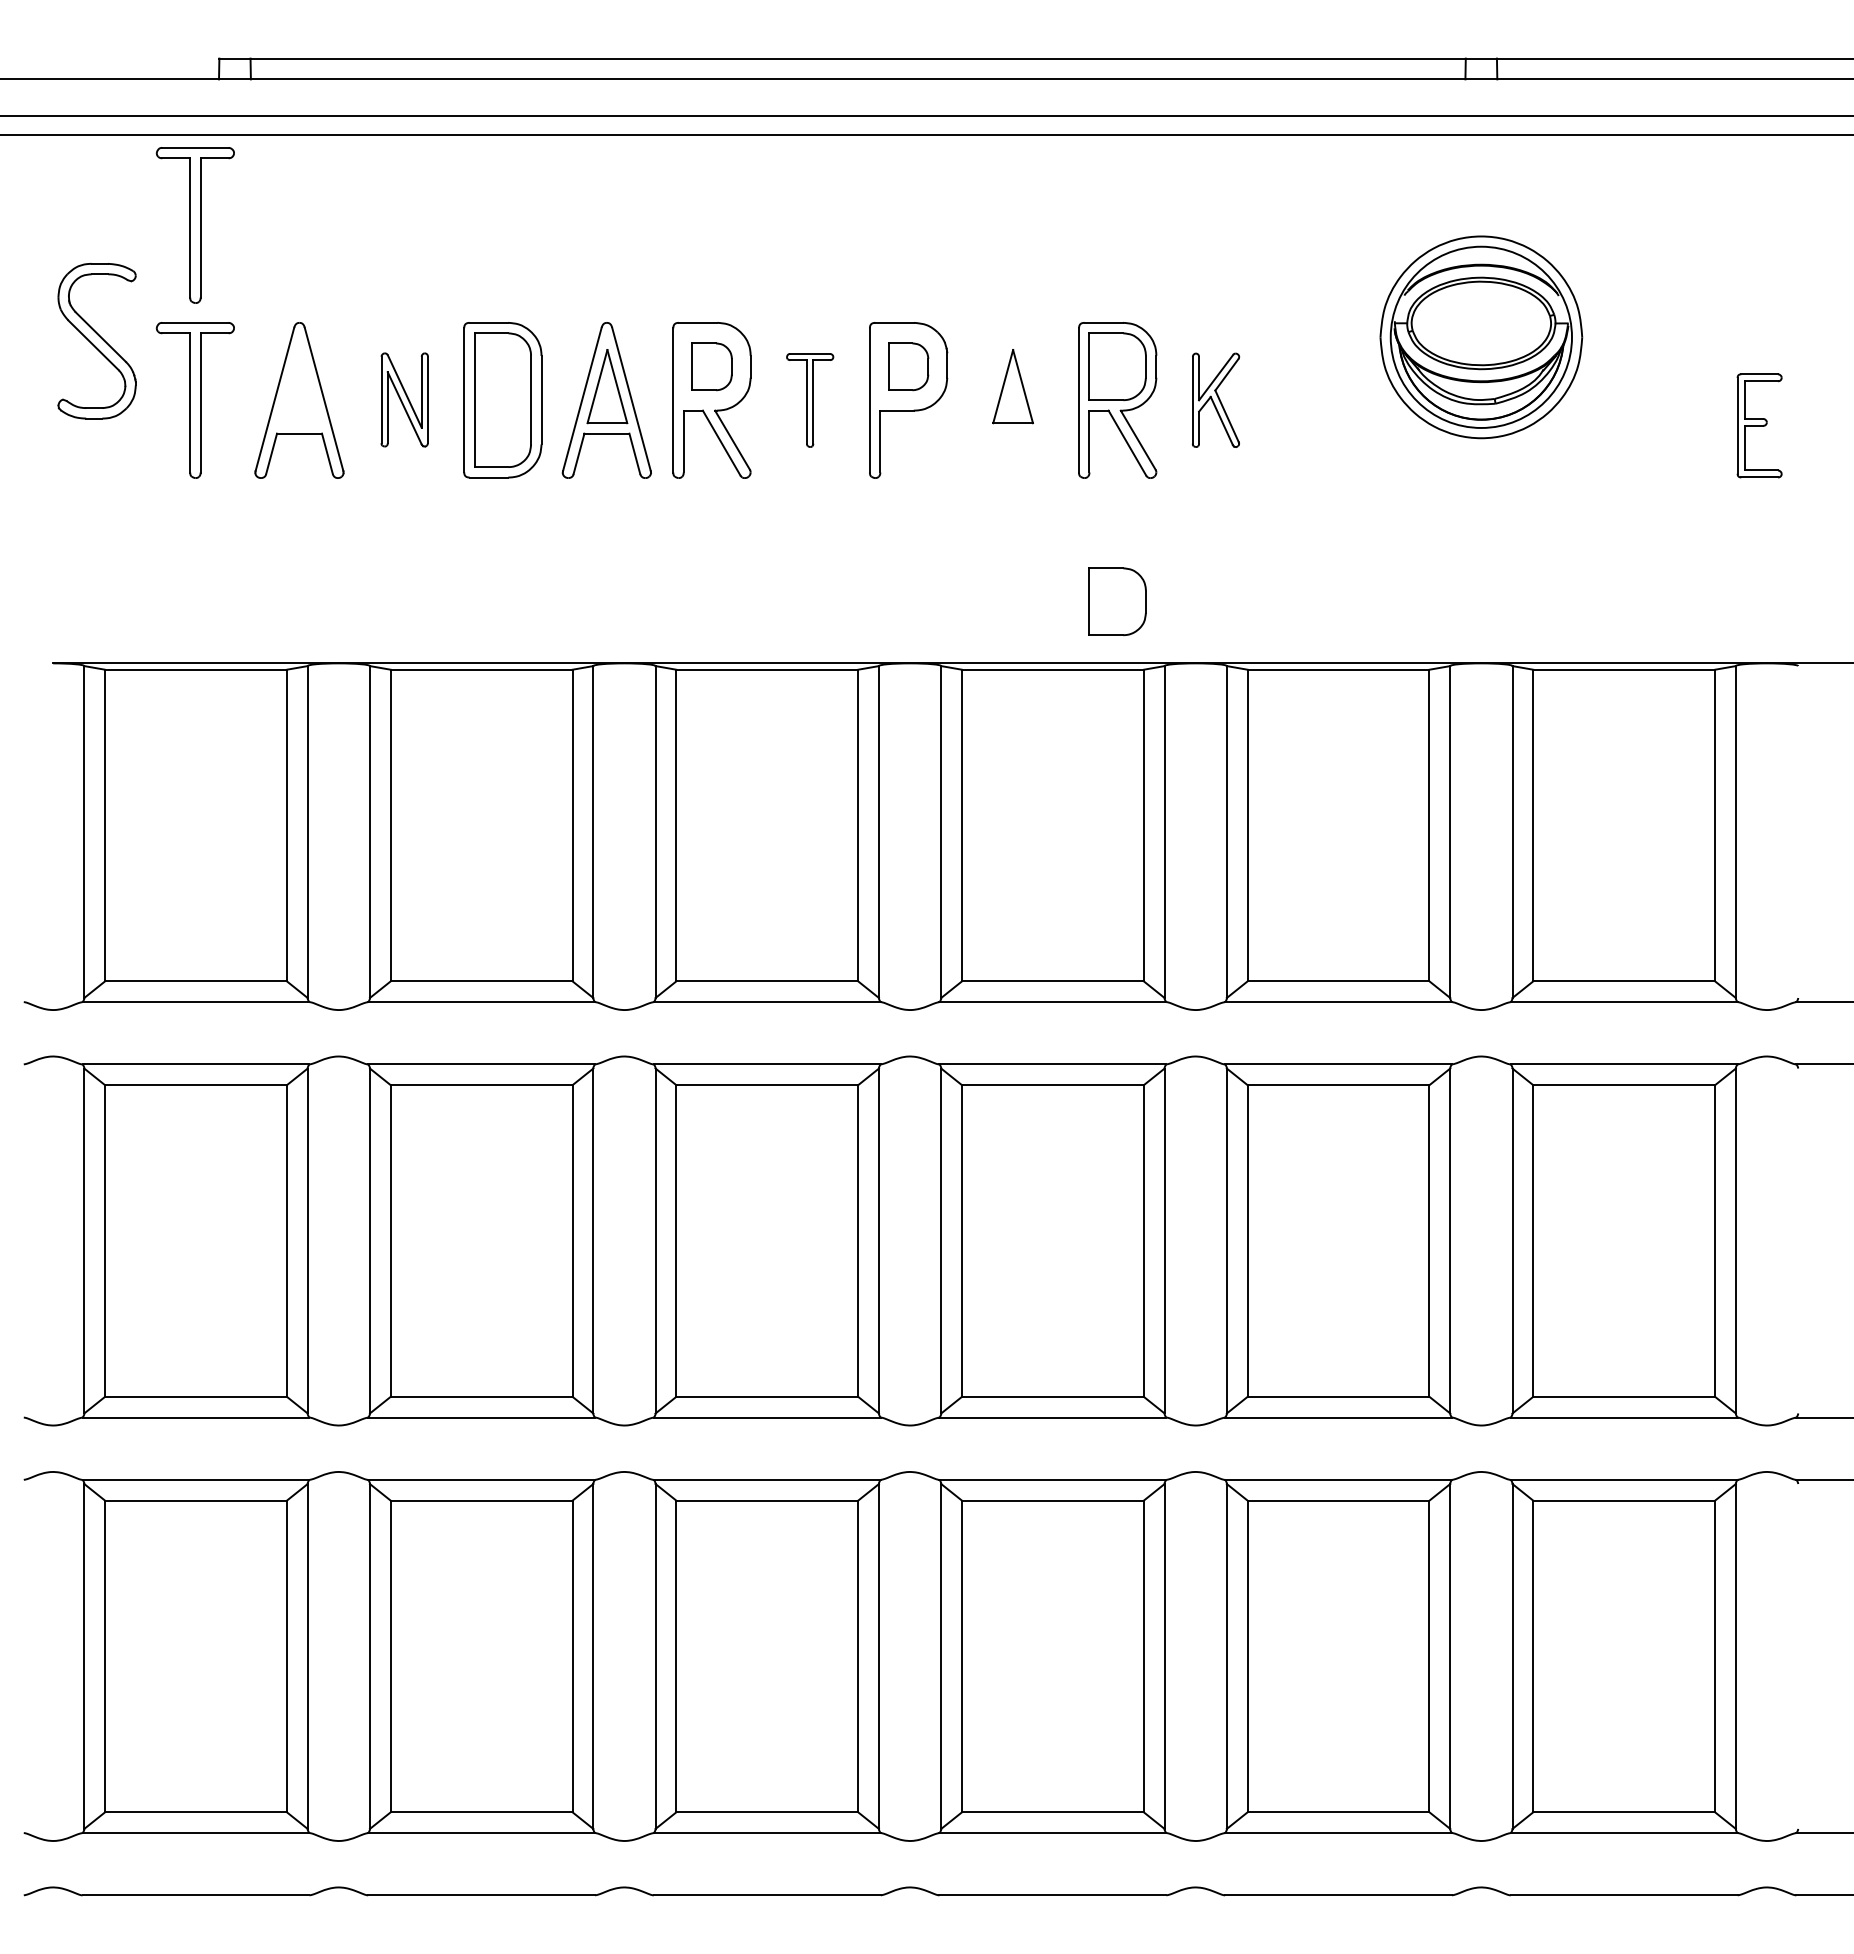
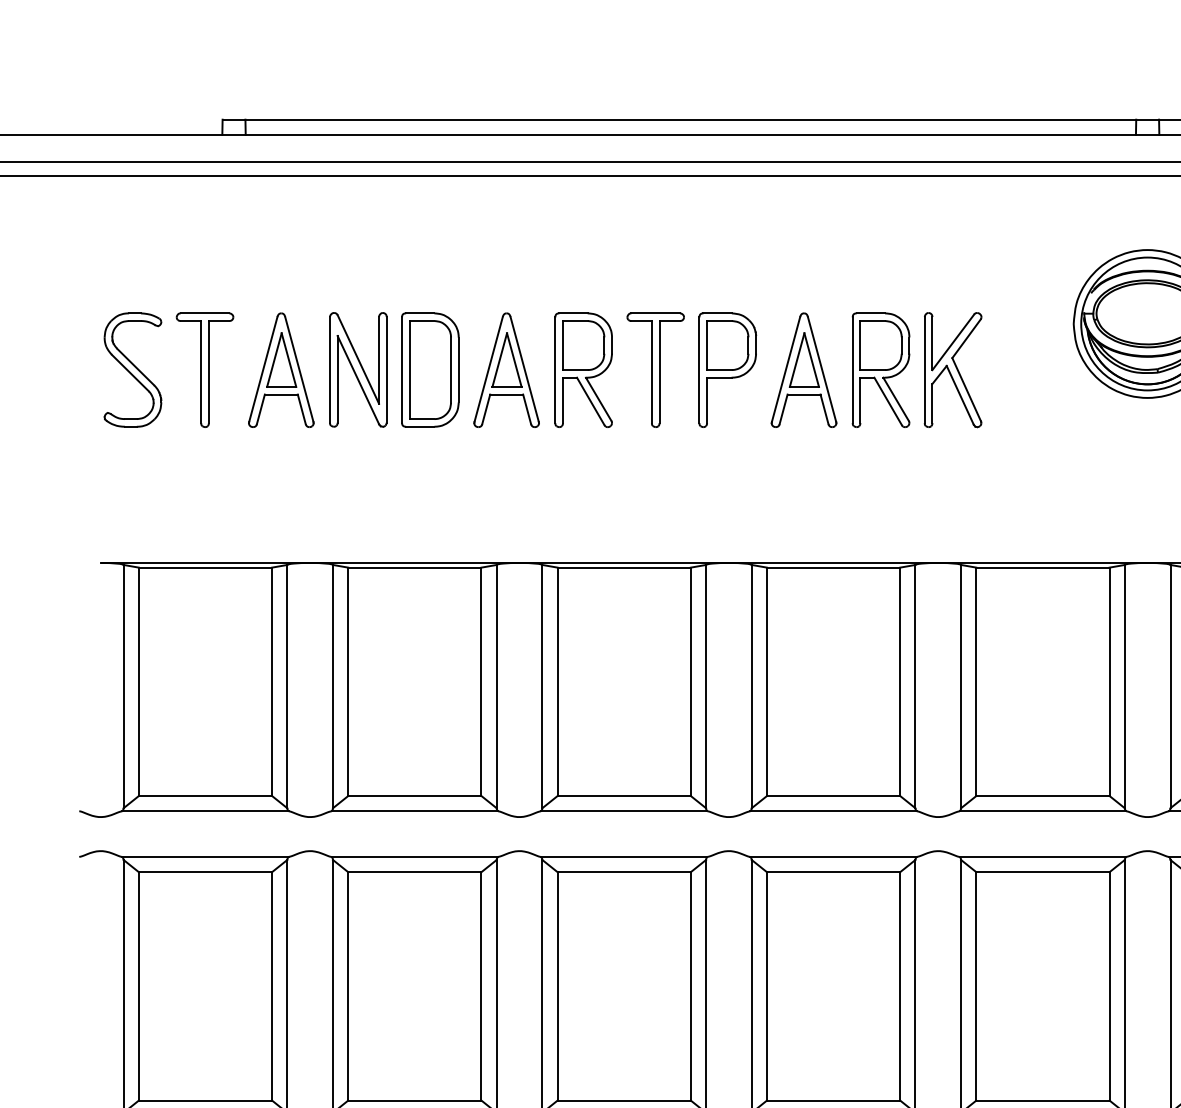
part: (194, 225) -> (204, 242), removed
part: (96, 341) -> (132, 370), moved
part: (712, 366) -> (584, 345), size x1.43
part: (908, 366) -> (727, 345), size x1.43
part: (299, 386) -> (281, 360), added
part: (404, 399) -> (358, 369), size x1.67
part: (809, 400) -> (655, 370), size x1.67
part: (1012, 400) -> (803, 370), added
part: (1215, 400) -> (952, 370), size x1.67
part: (1117, 601) -> (880, 517), removed

